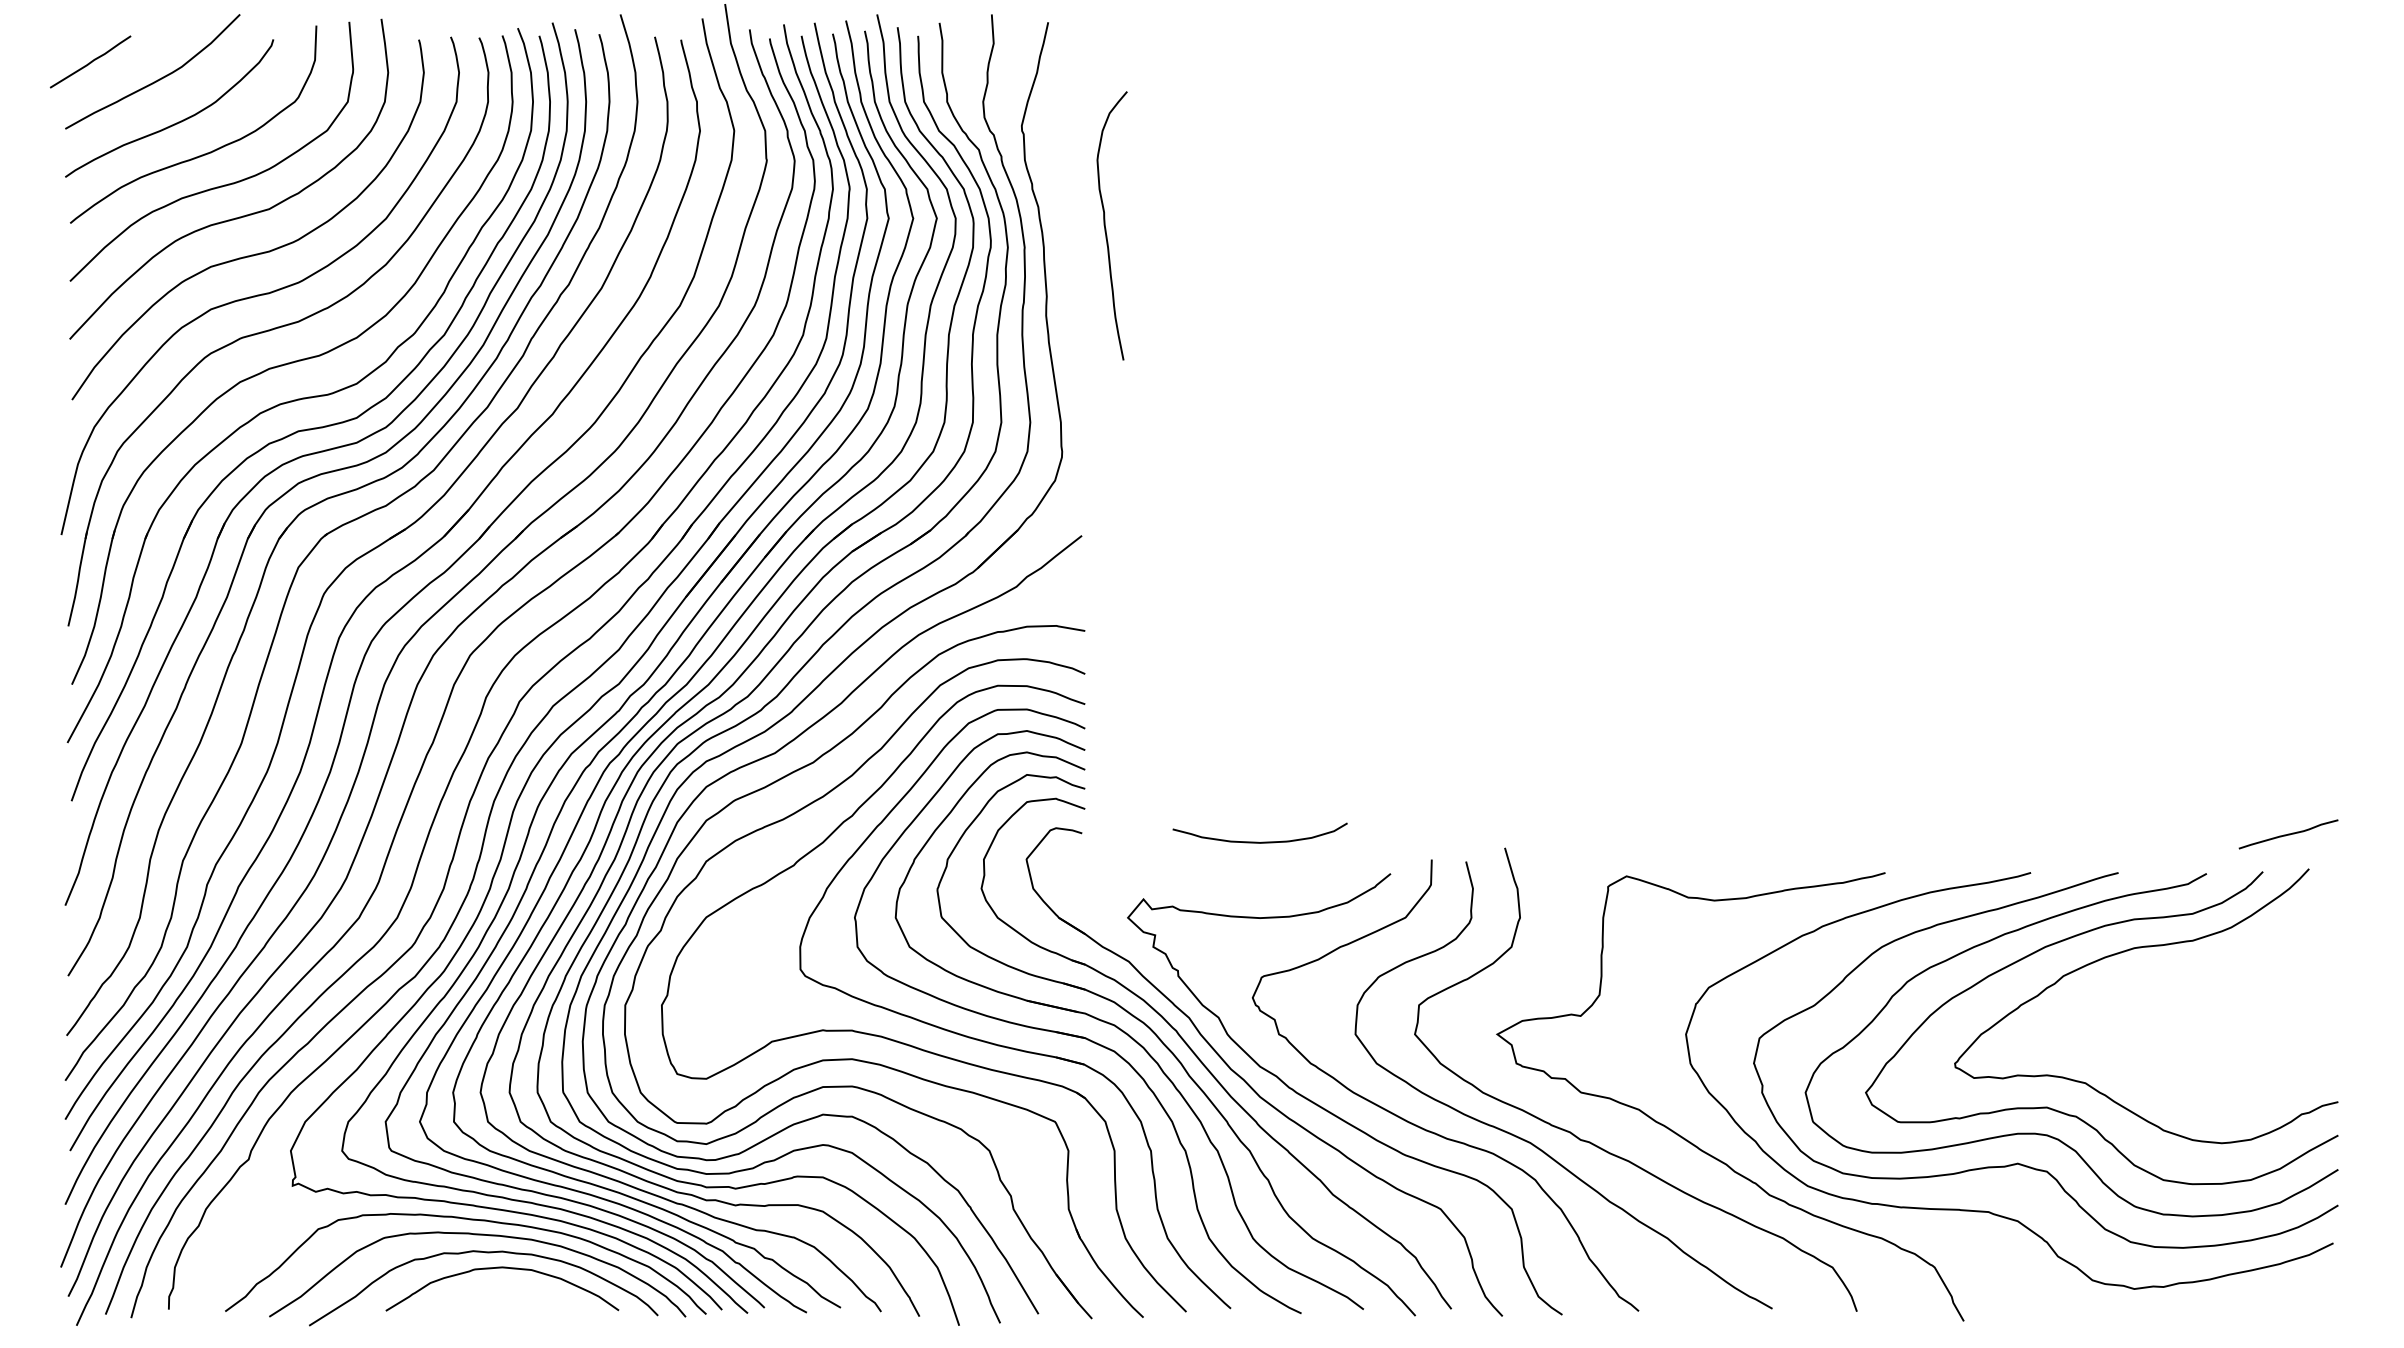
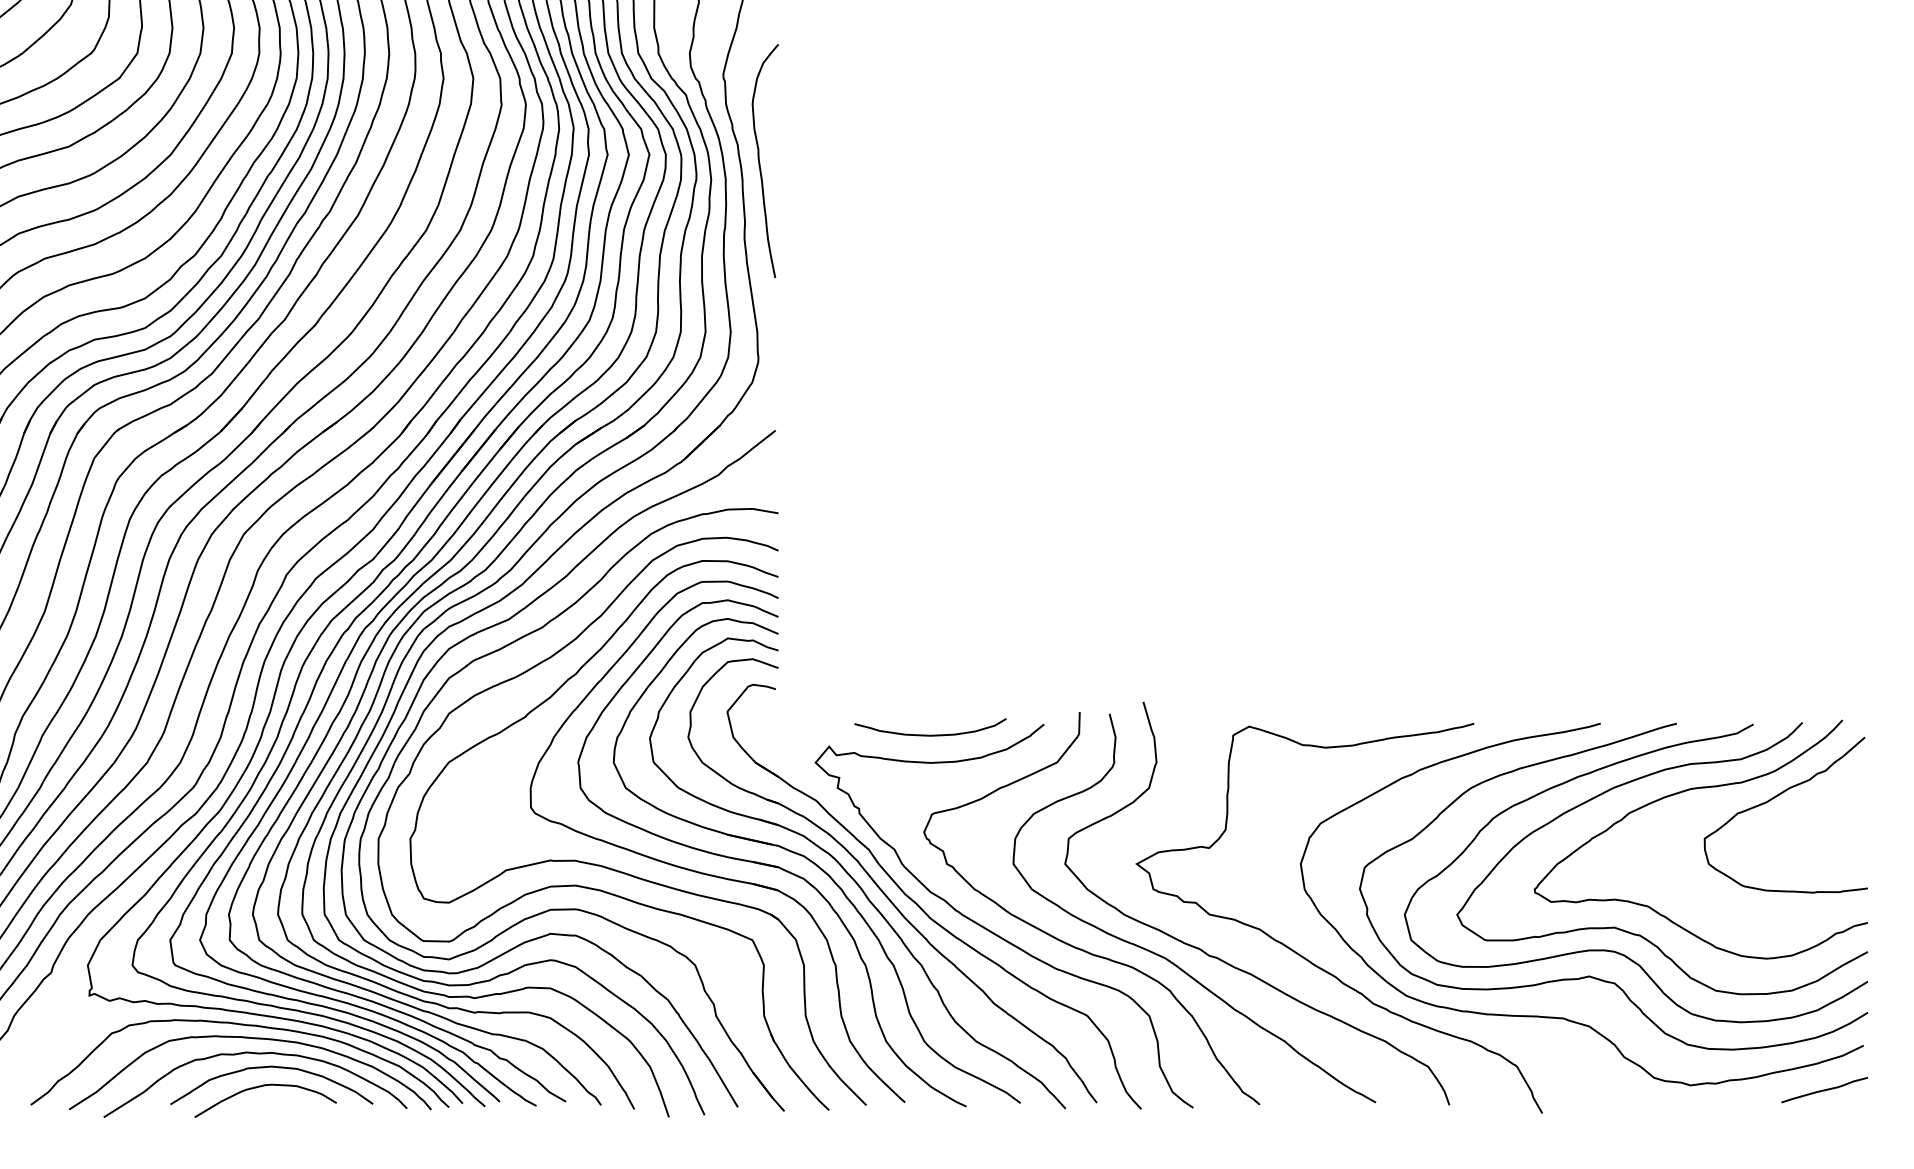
curve: (1106, 228) -> (760, 163), moved
curve: (2288, 834) -> (1824, 1090), moved
curve: (1258, 841) -> (929, 734), moved
curve: (2230, 959) -> (1774, 798), added
curve: (492, 1290) -> (263, 1086), added

